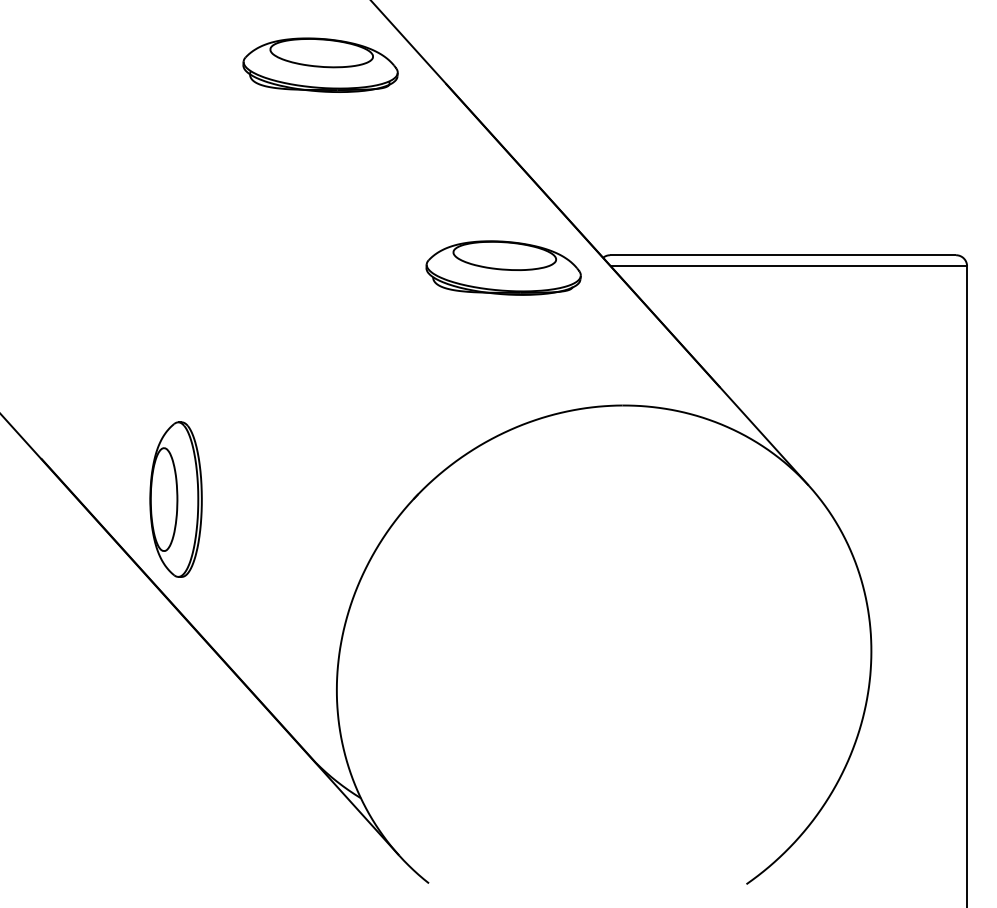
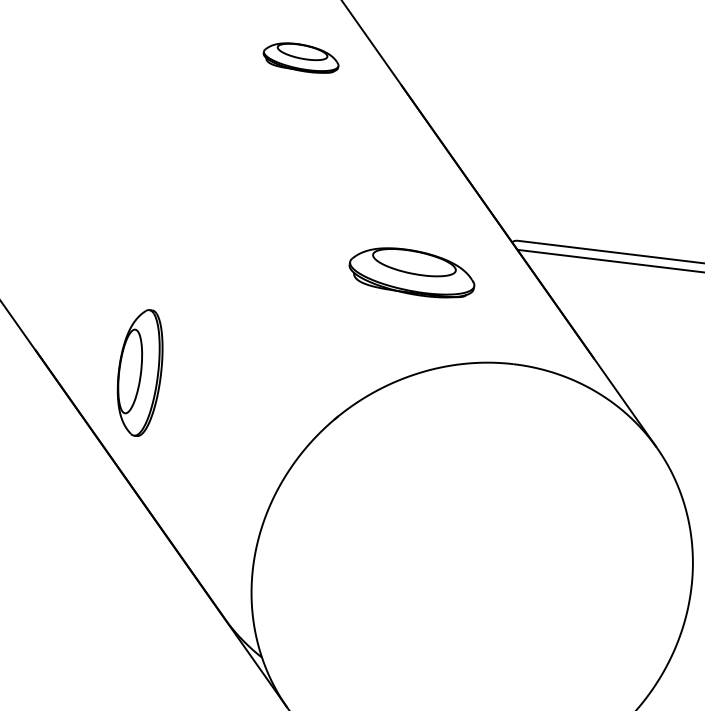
part: (320, 64) -> (301, 57), size x0.6
part: (503, 267) -> (412, 271), moved
part: (175, 499) -> (139, 372), moved

